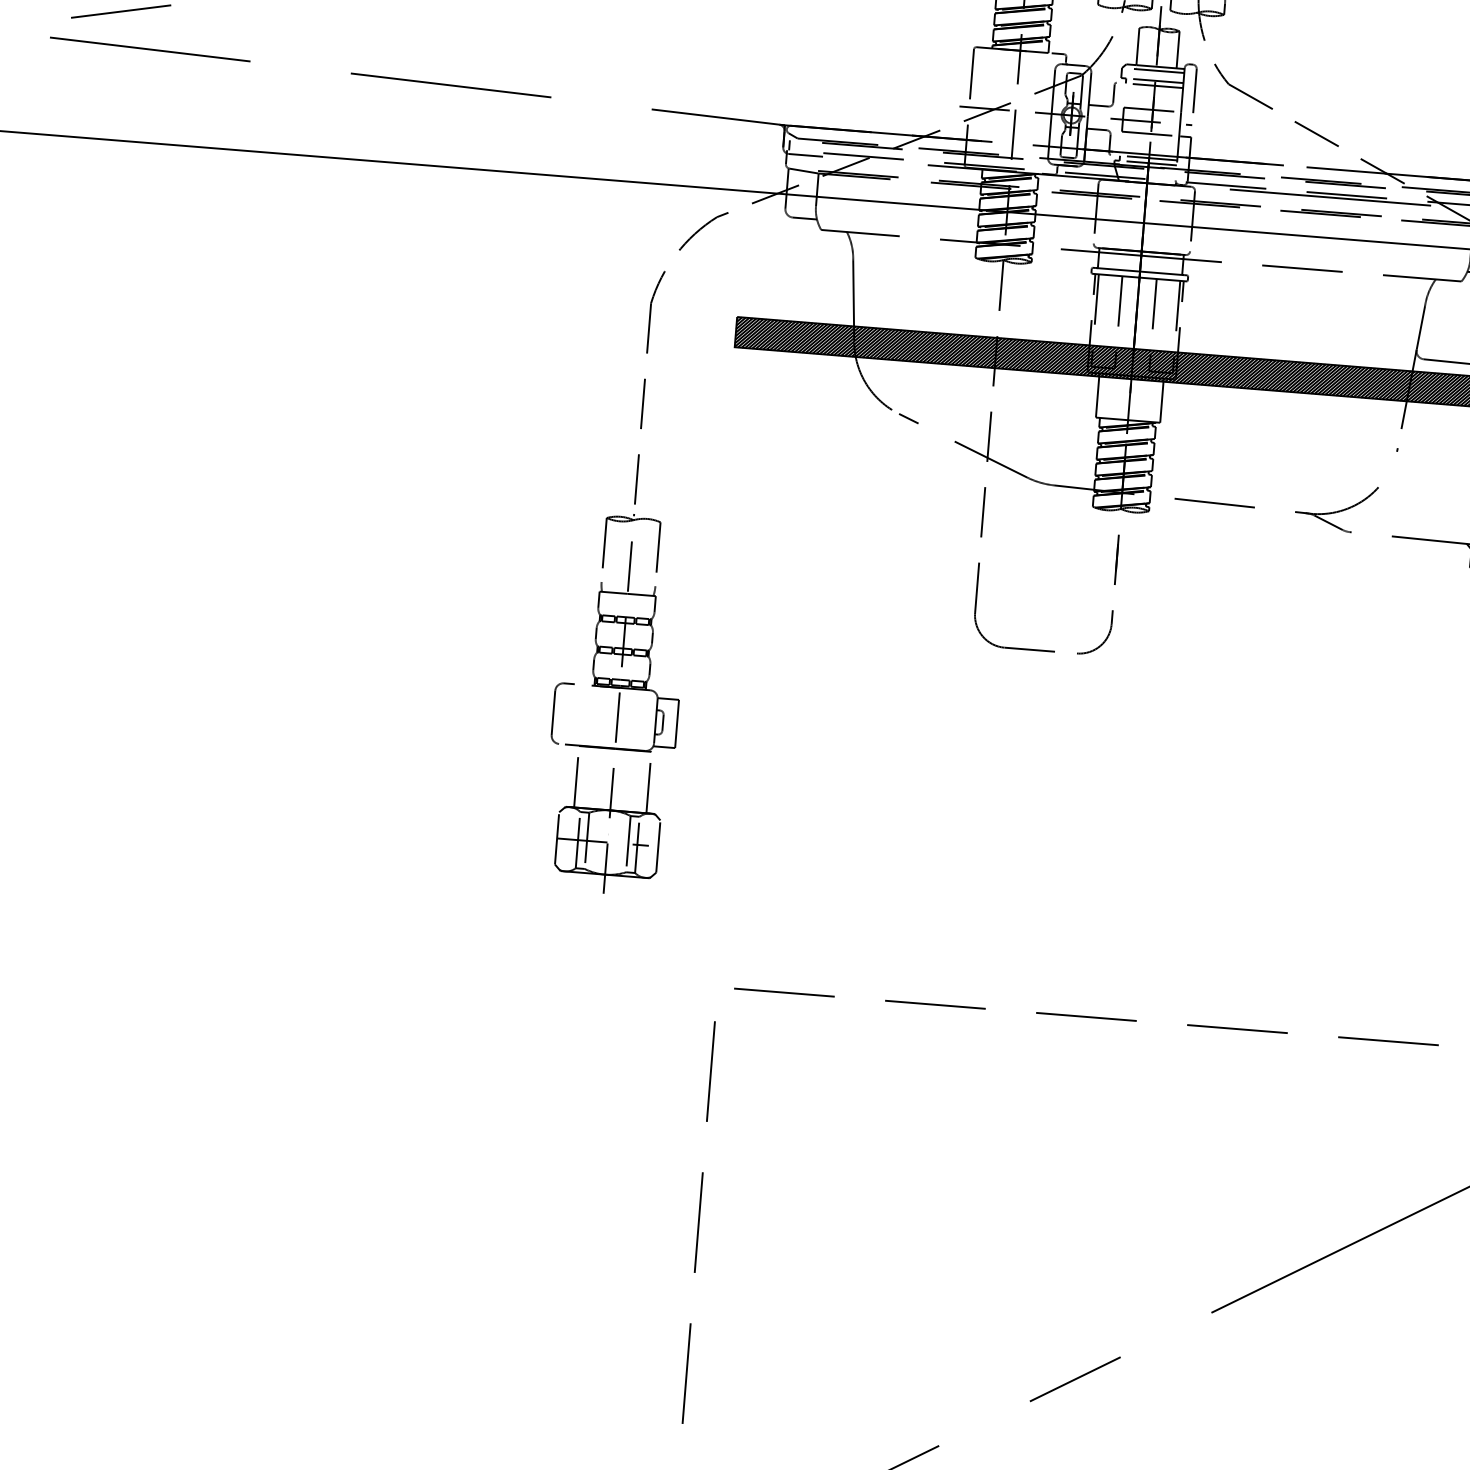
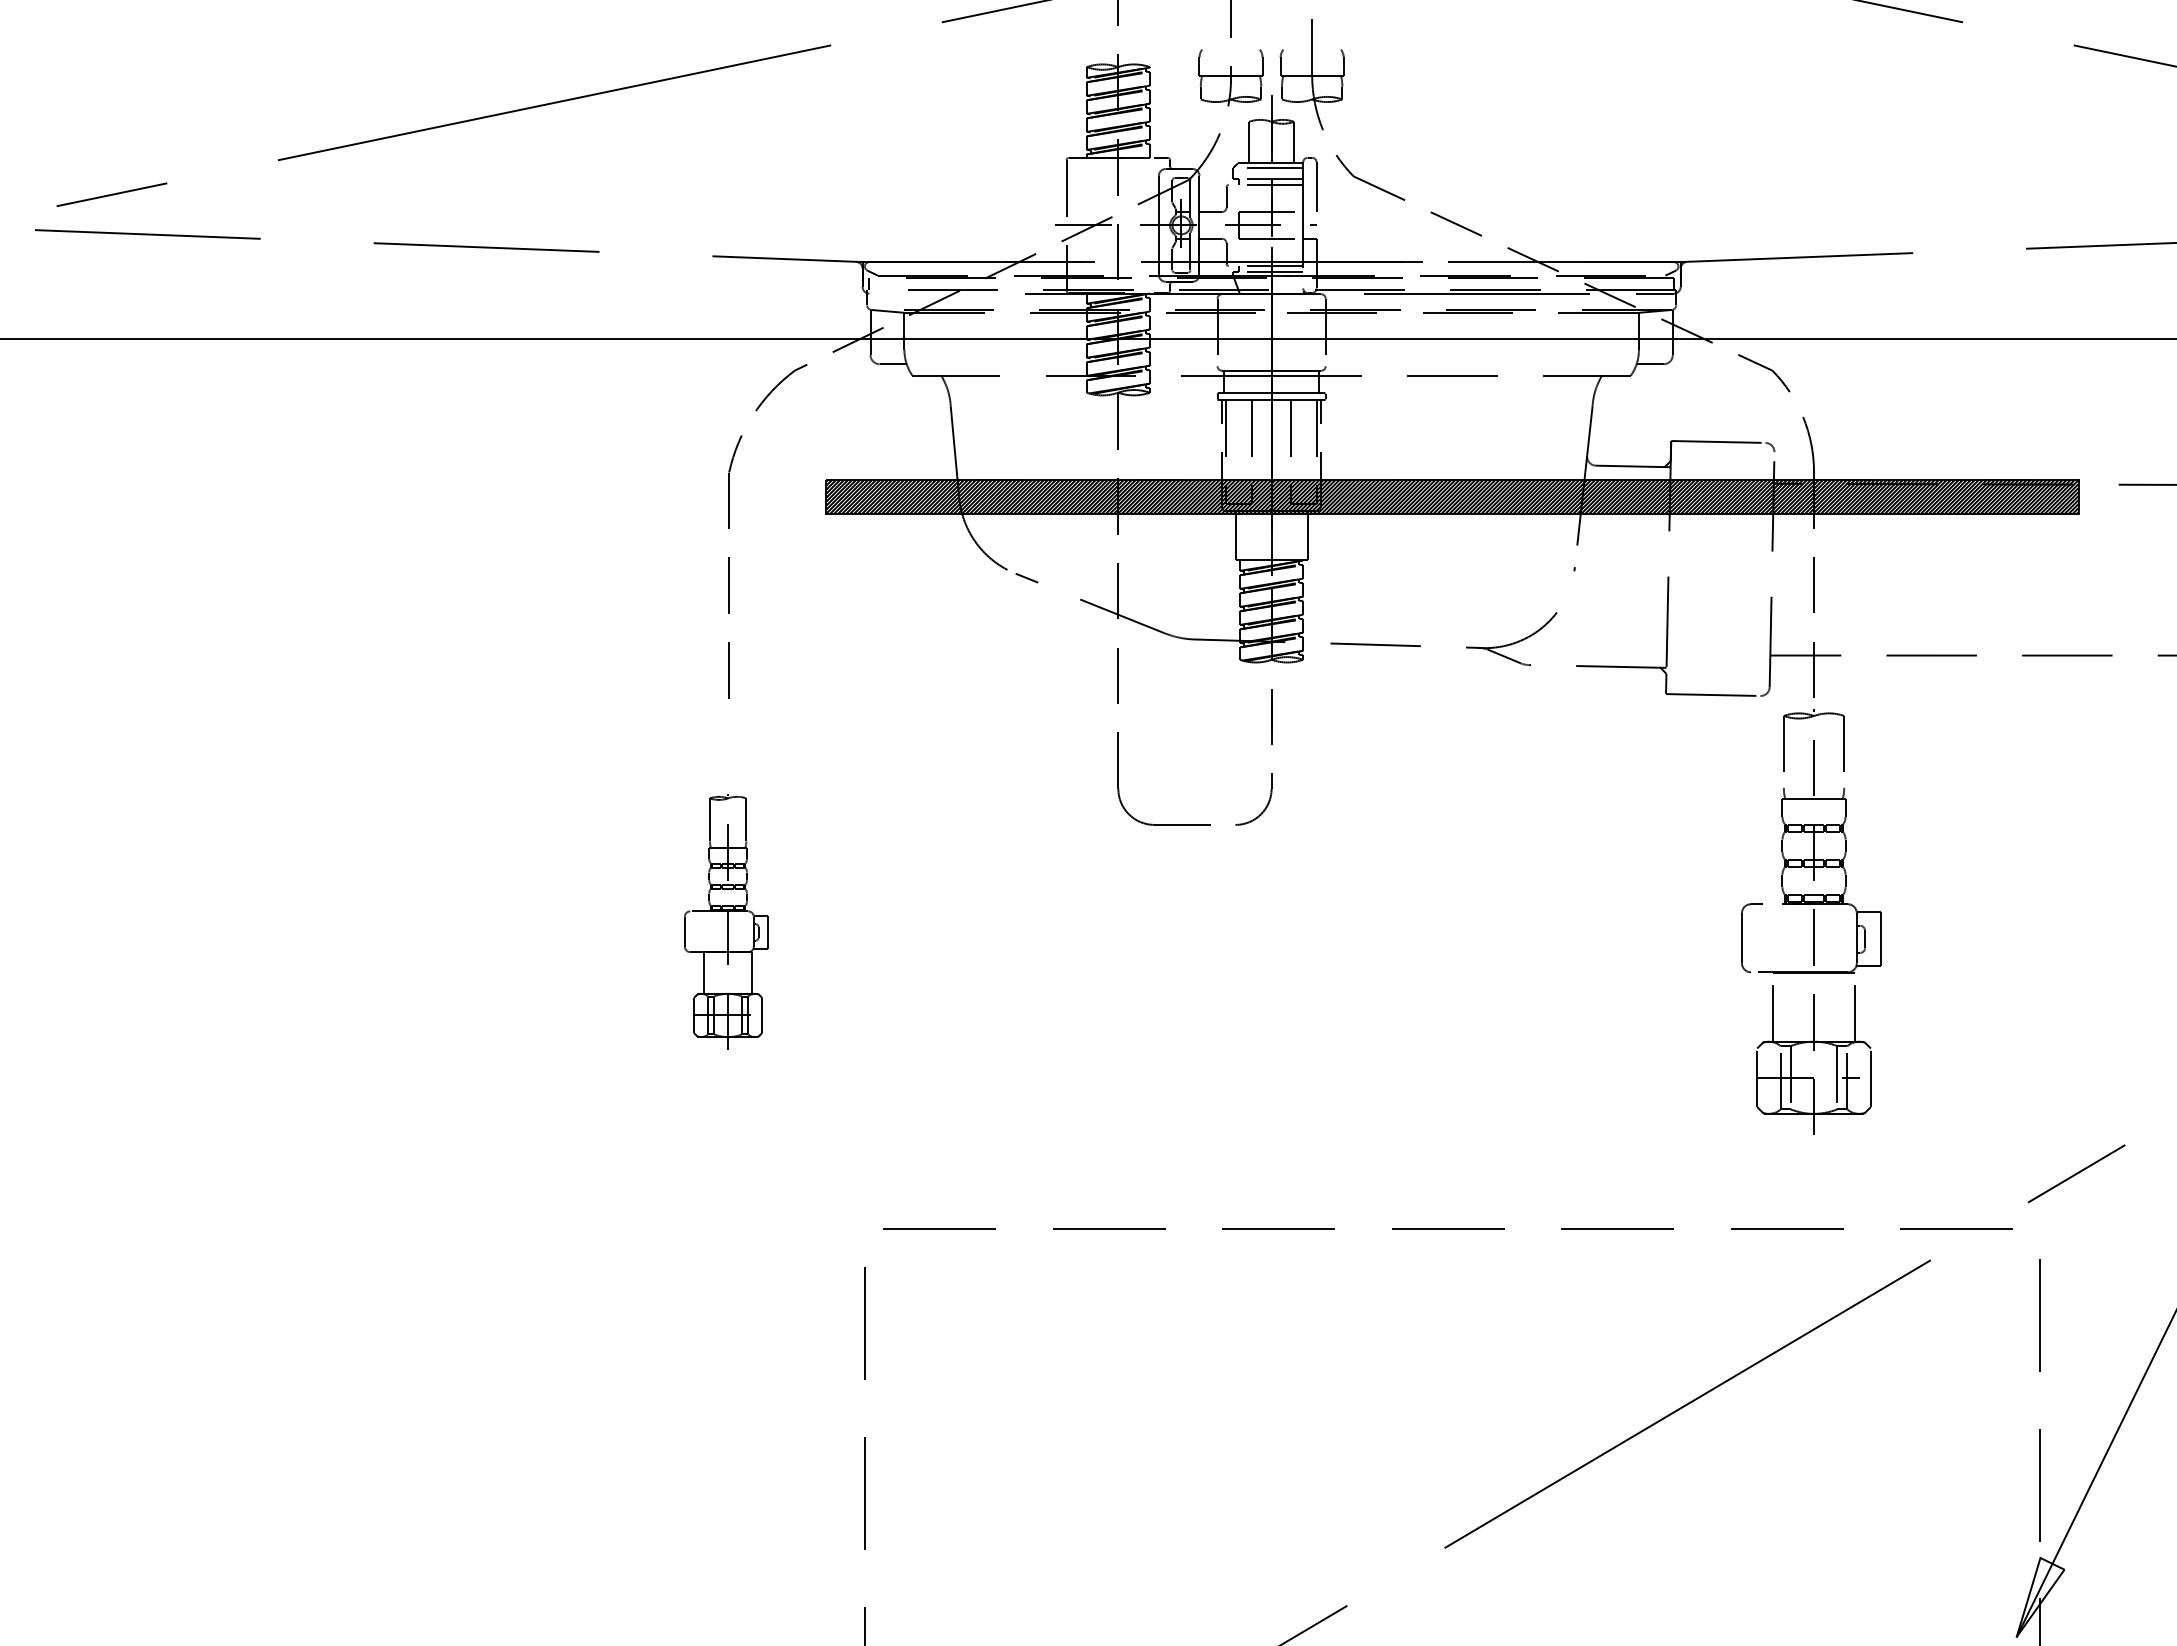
line: (805, 155) -> (888, 293), removed
part: (616, 703) -> (726, 921), size x0.6

